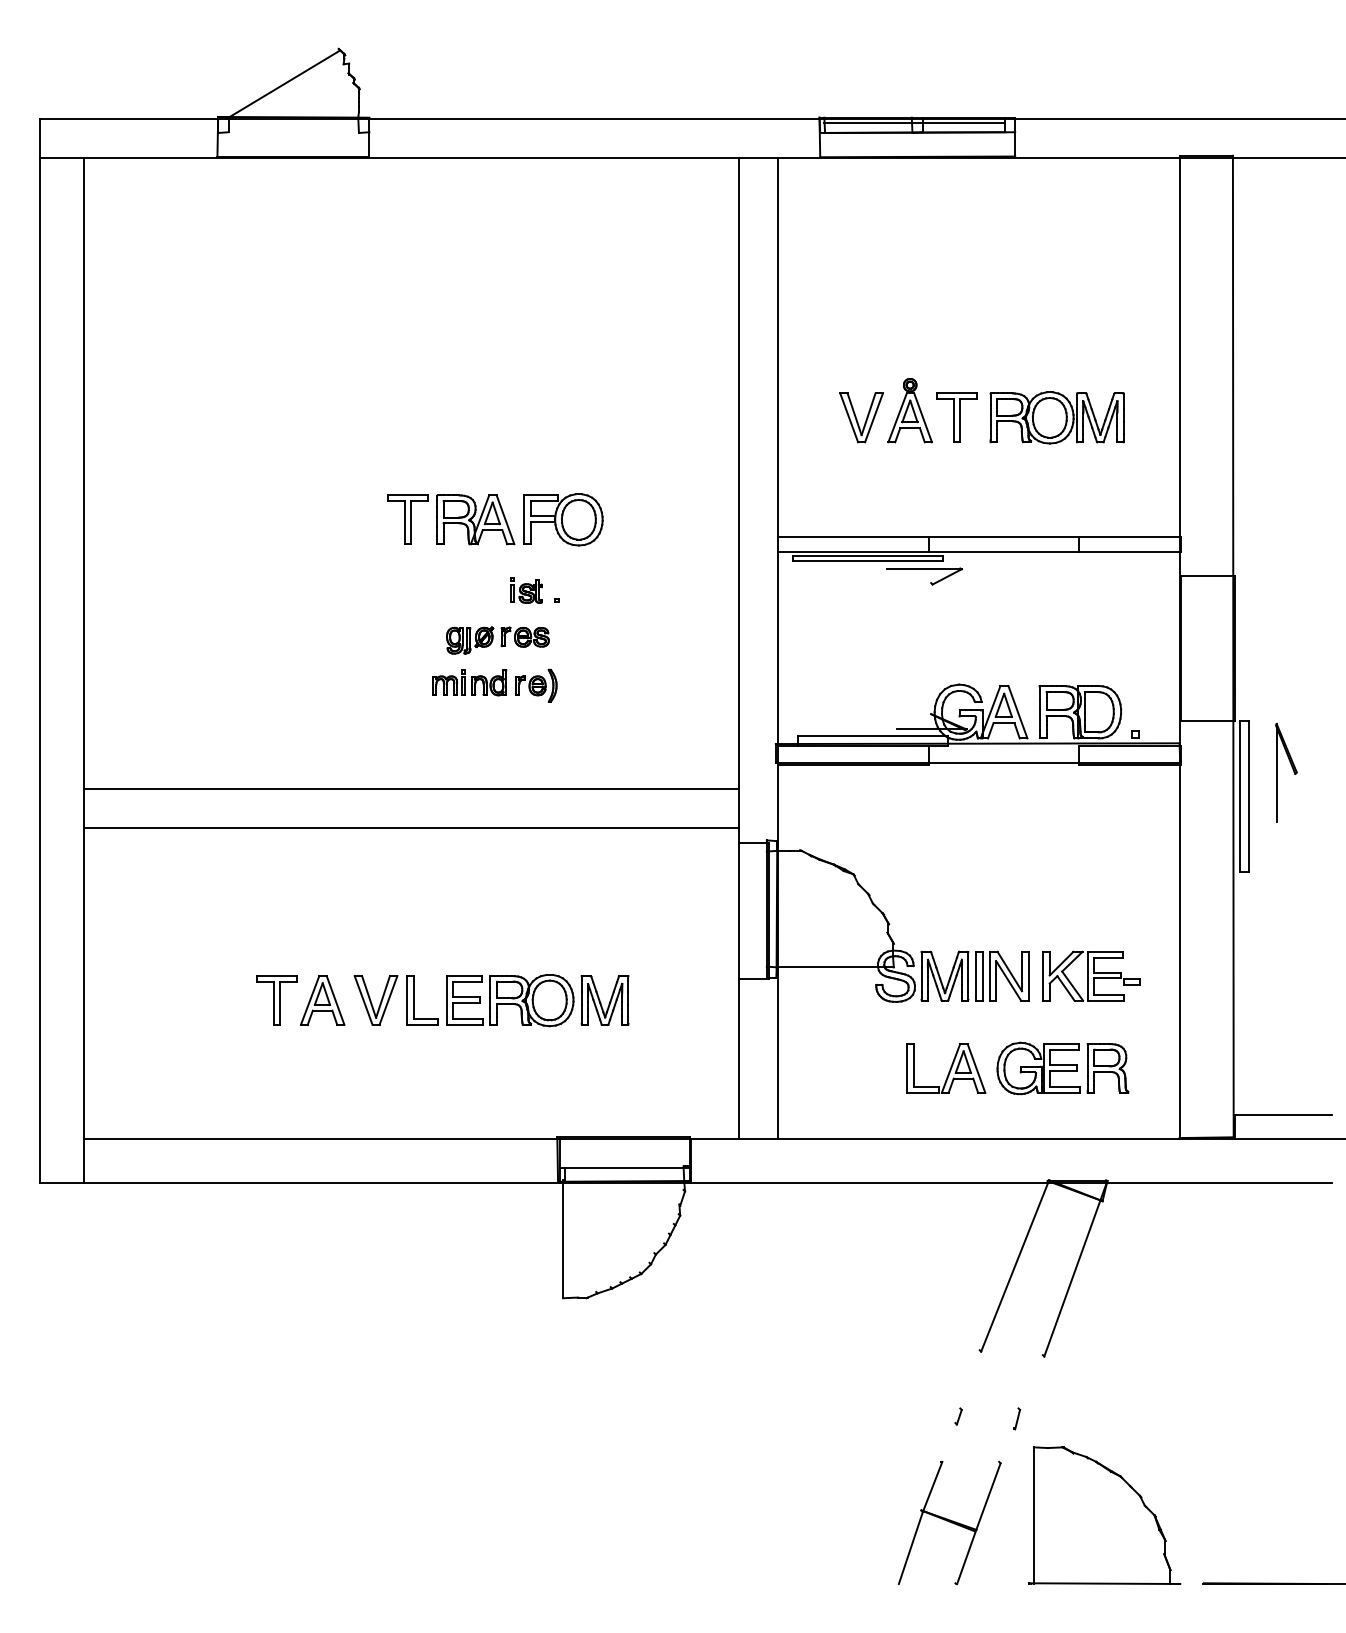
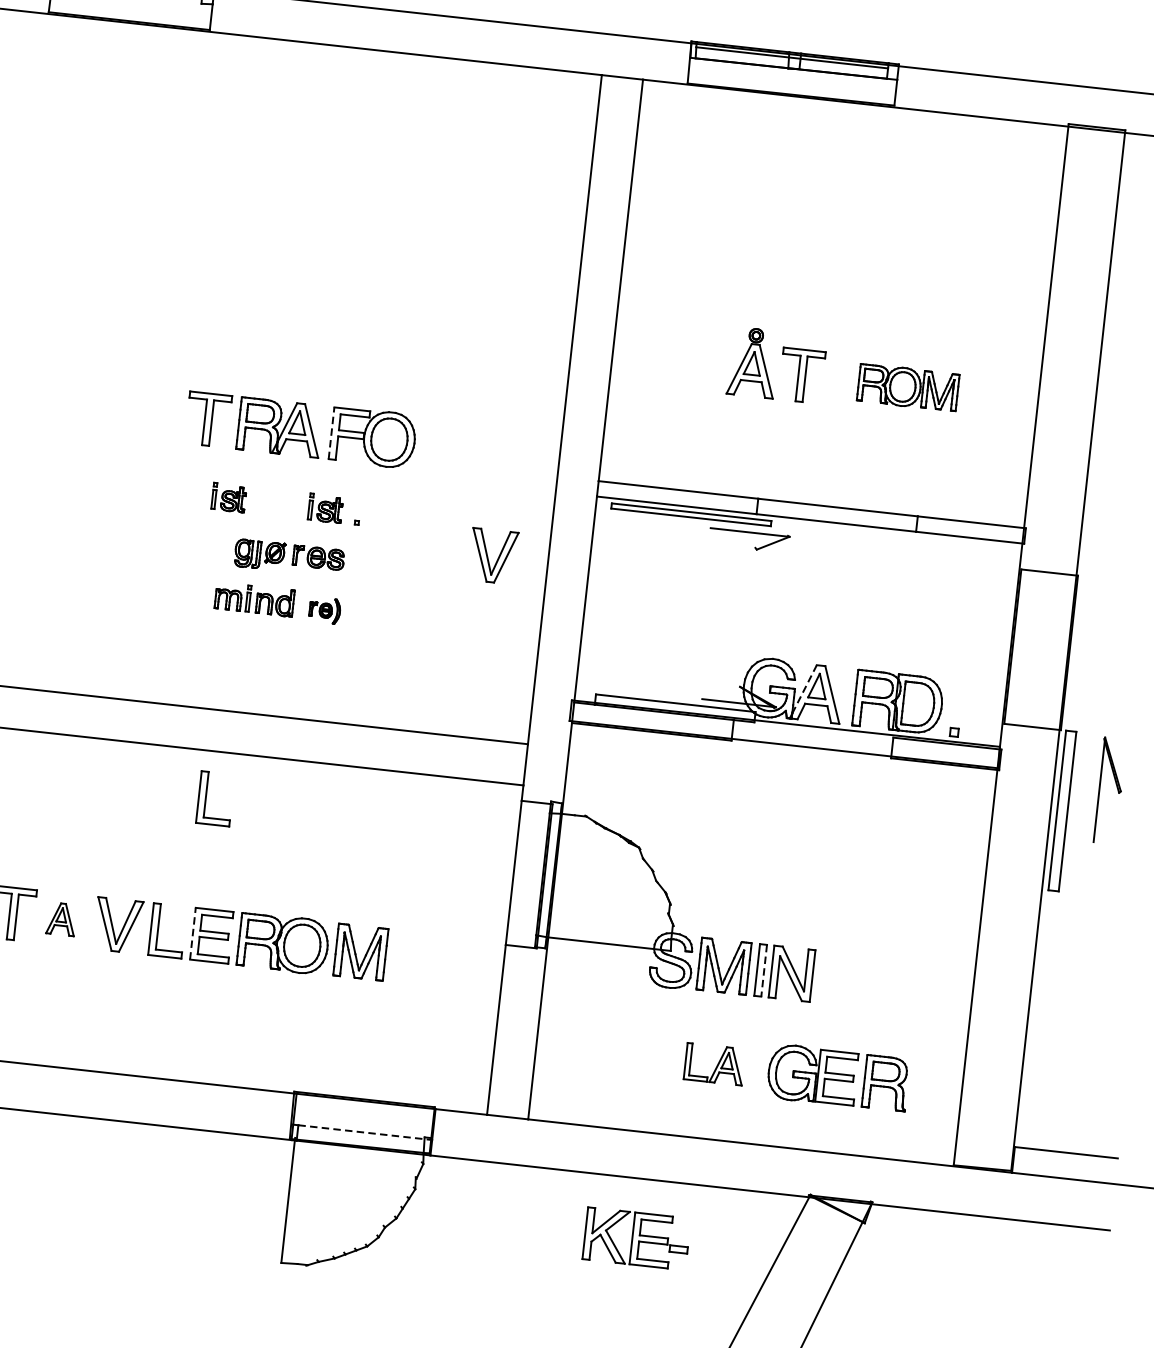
part: (861, 417) -> (493, 555), moved
part: (1056, 417) -> (907, 387), size x0.7
line: (524, 519) -> (331, 432), solid -> dashed
part: (435, 590) -> (229, 497), added
part: (536, 685) -> (325, 610), size x0.7
line: (991, 709) -> (804, 689), solid -> dashed
part: (445, 872) -> (206, 797), added
part: (1091, 975) -> (636, 1238), moved
line: (982, 976) -> (763, 970), solid -> dashed
part: (322, 1000) -> (61, 919), size x0.6
line: (446, 1000) -> (192, 933), solid -> dashed
part: (946, 1068) -> (714, 1064), size x0.7
line: (628, 1168) -> (366, 1133), solid -> dashed

